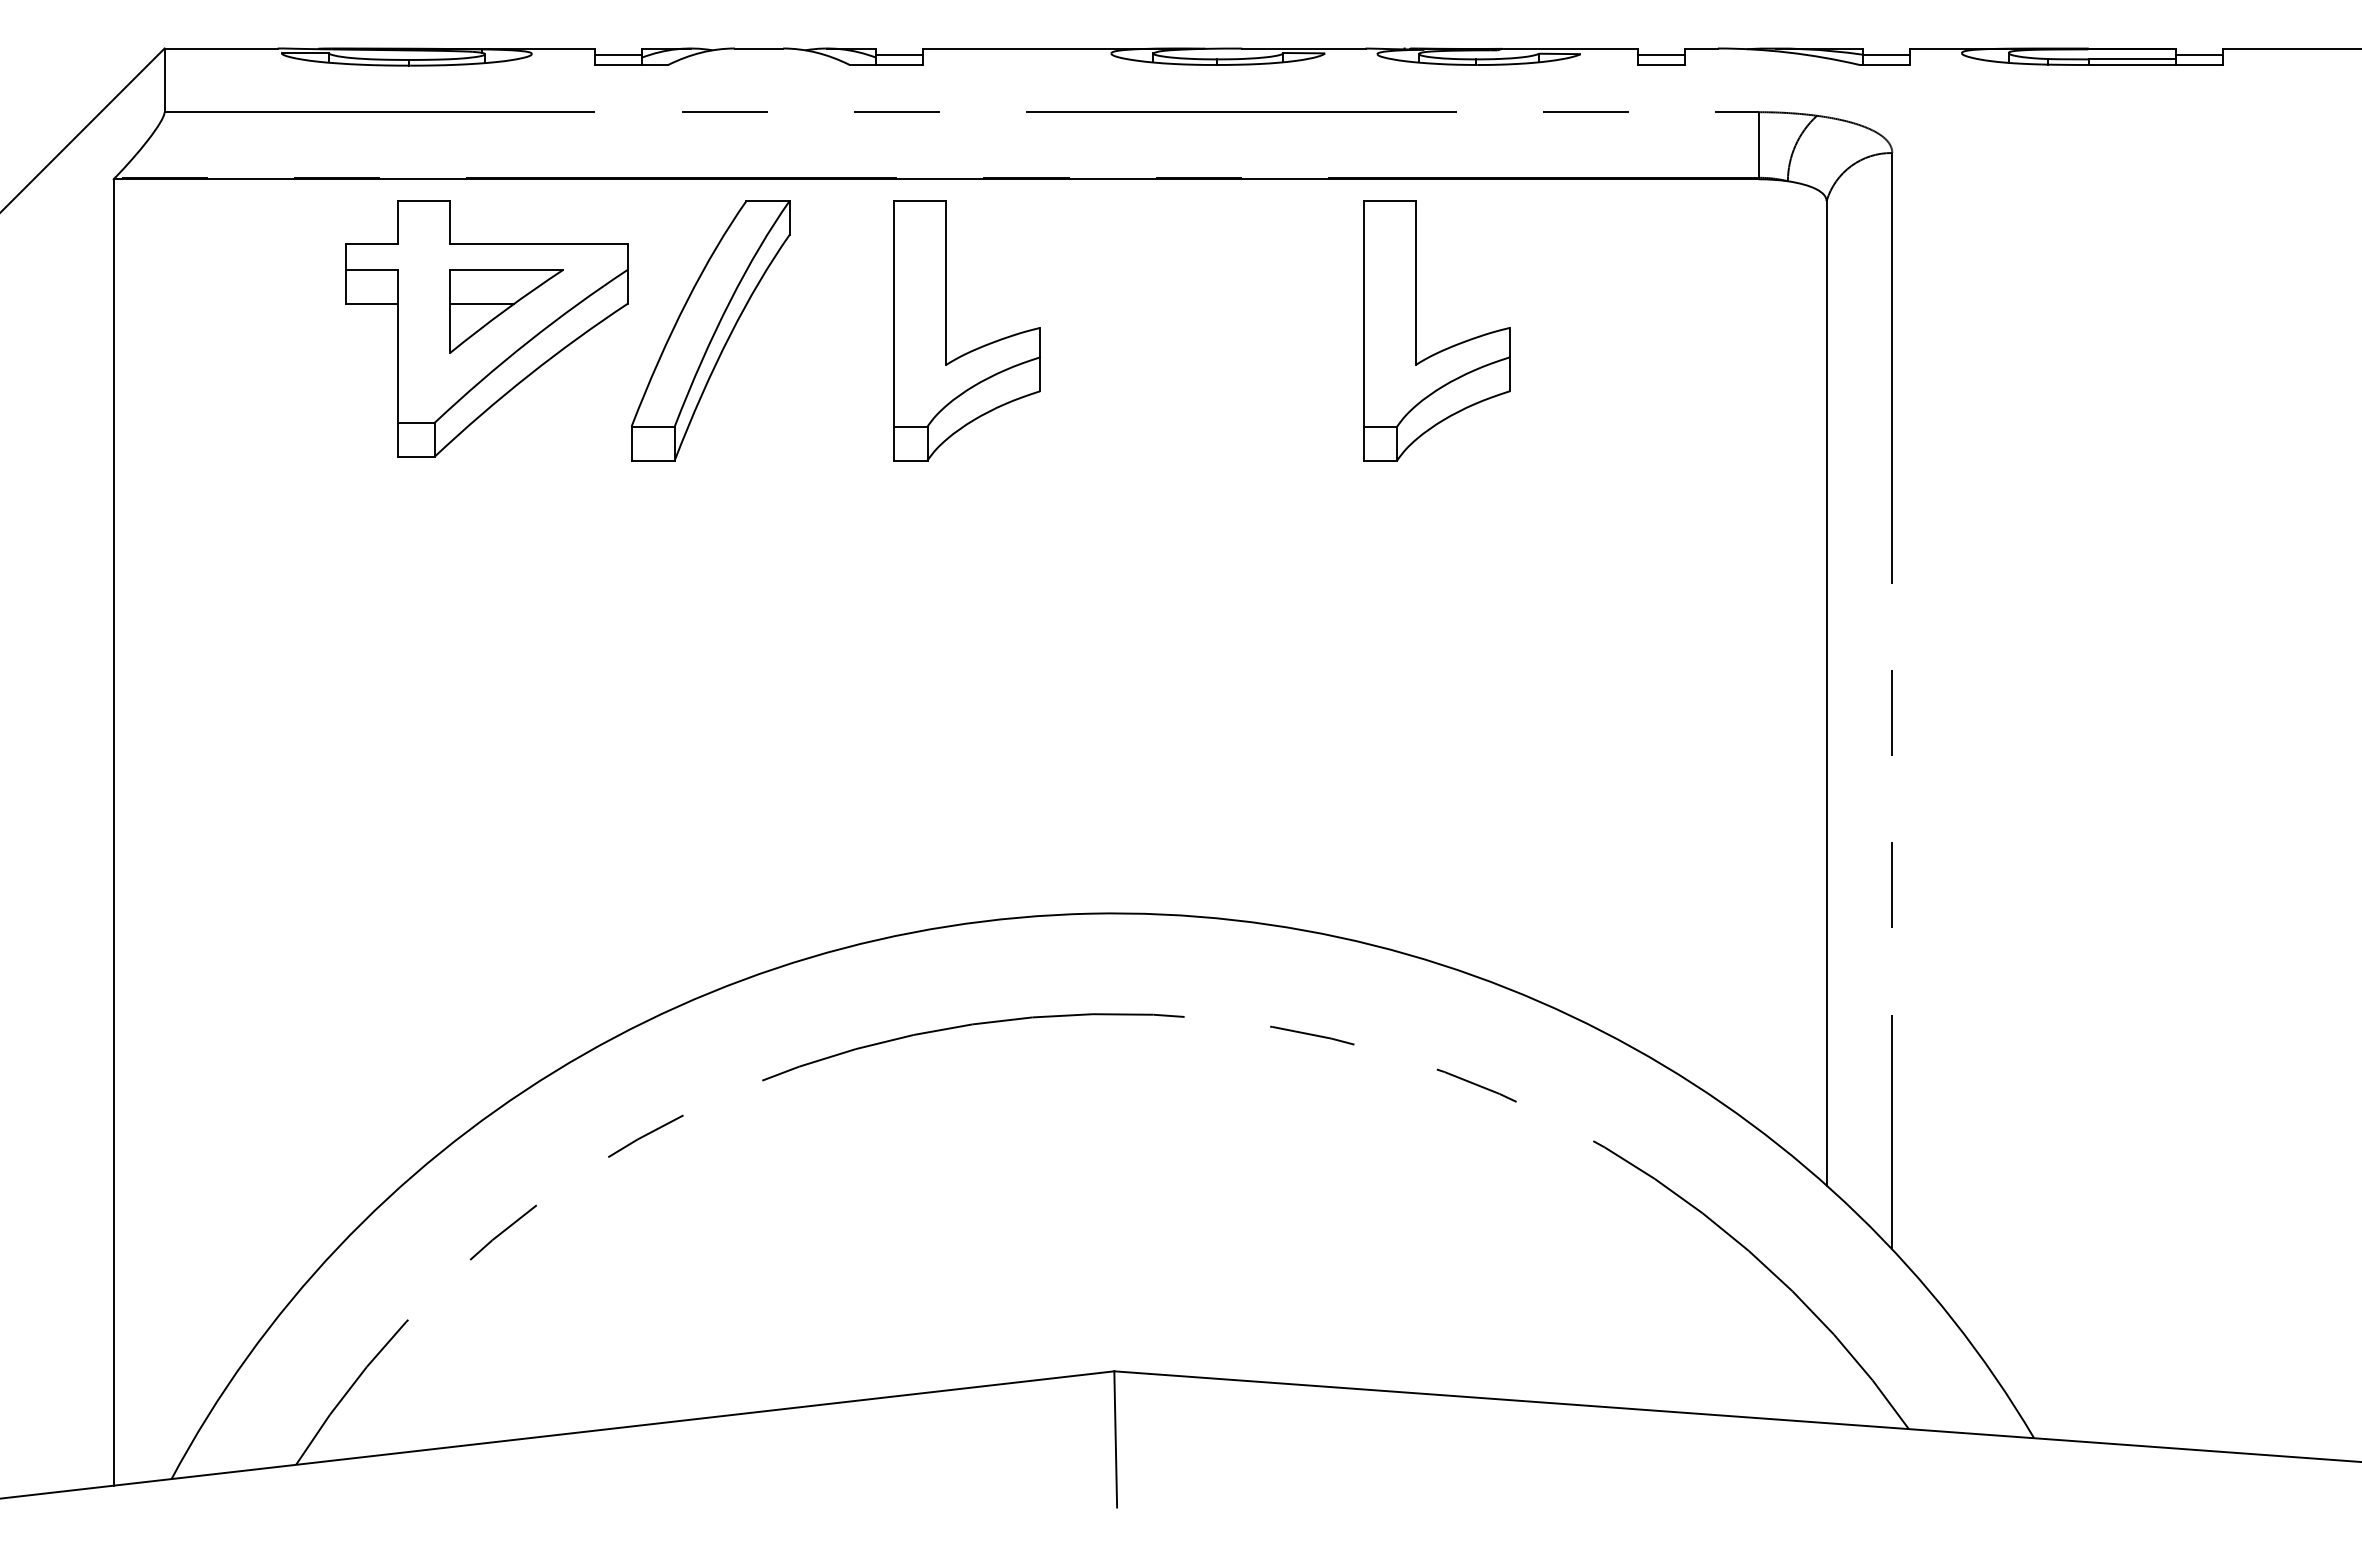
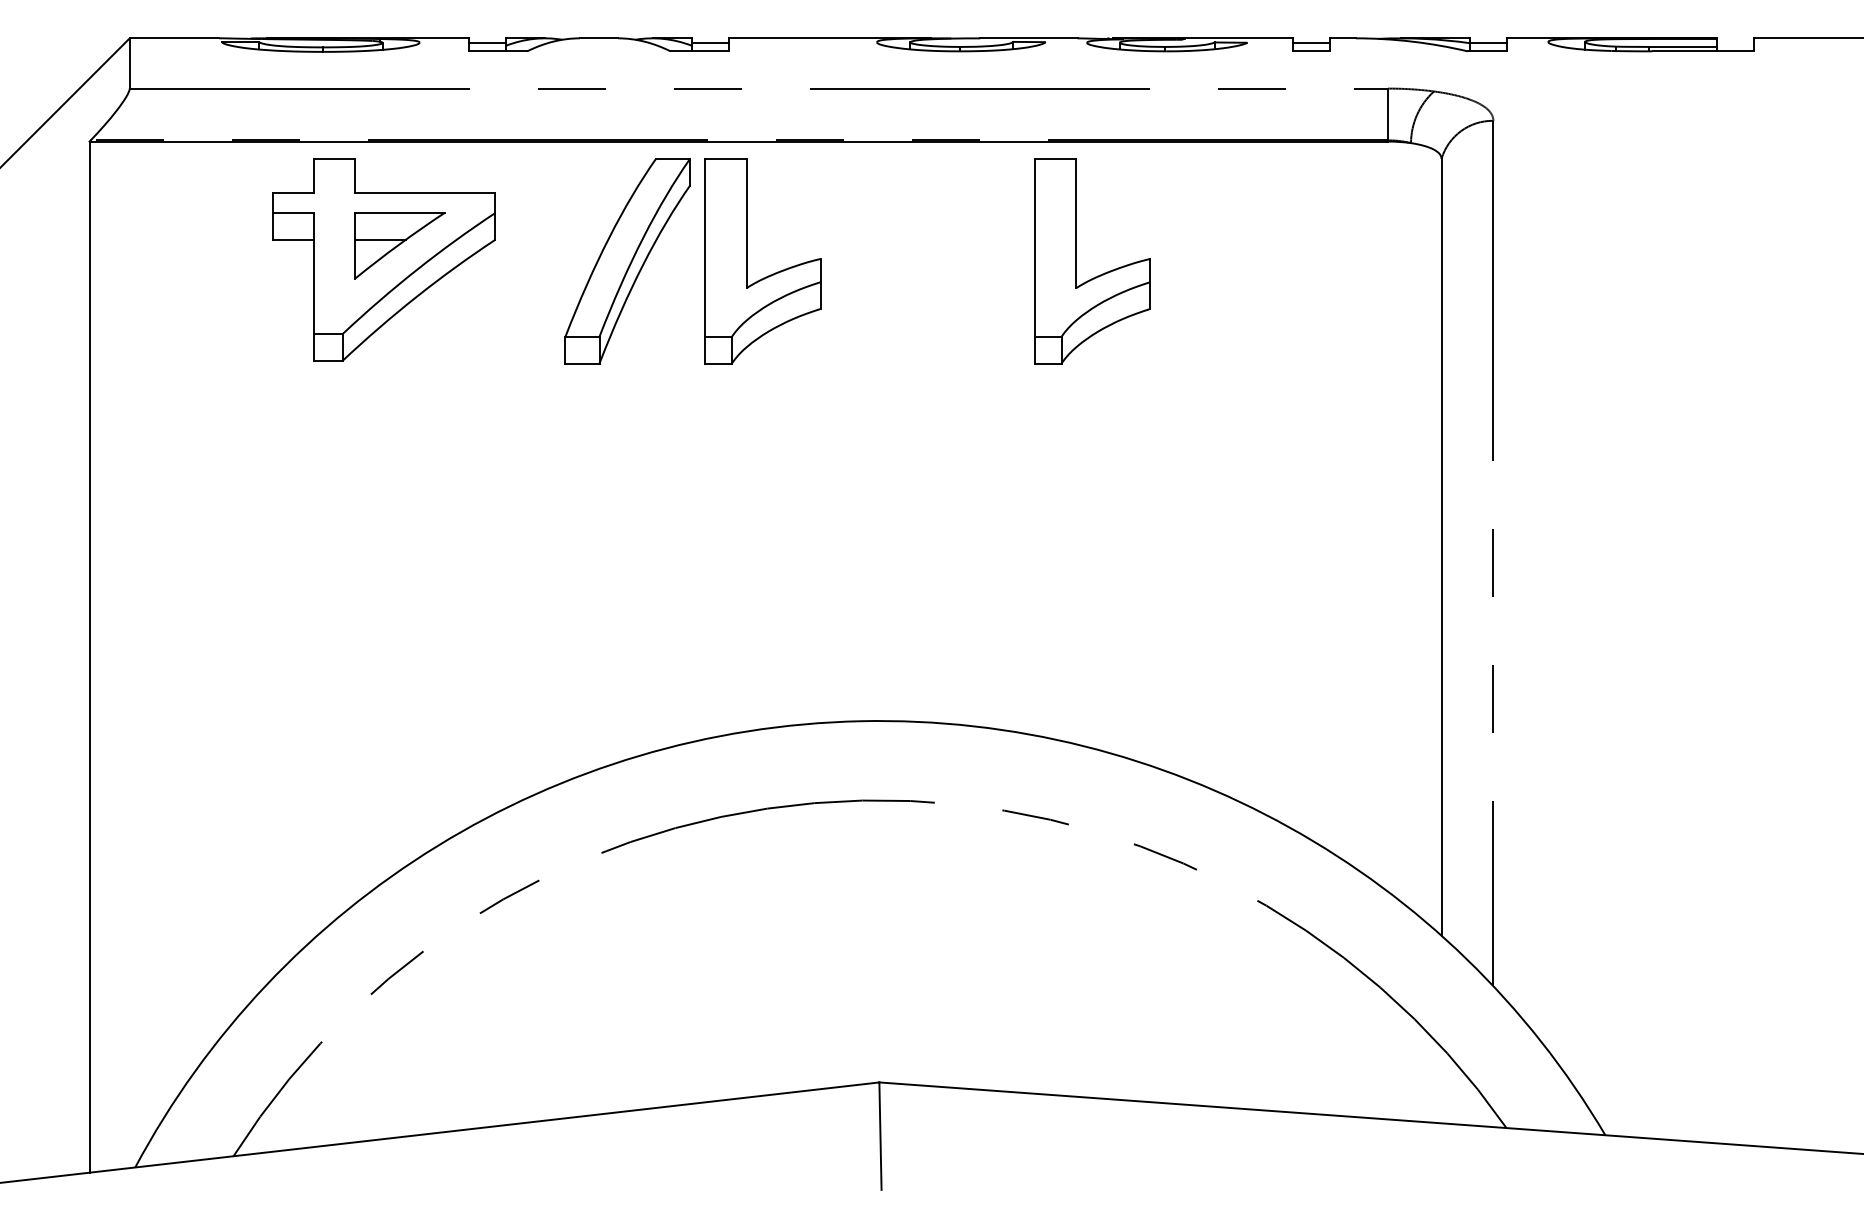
line: (2198, 54) -> (1735, 43), removed
part: (710, 330) -> (627, 260), moved
part: (1444, 348) -> (1098, 275), moved

